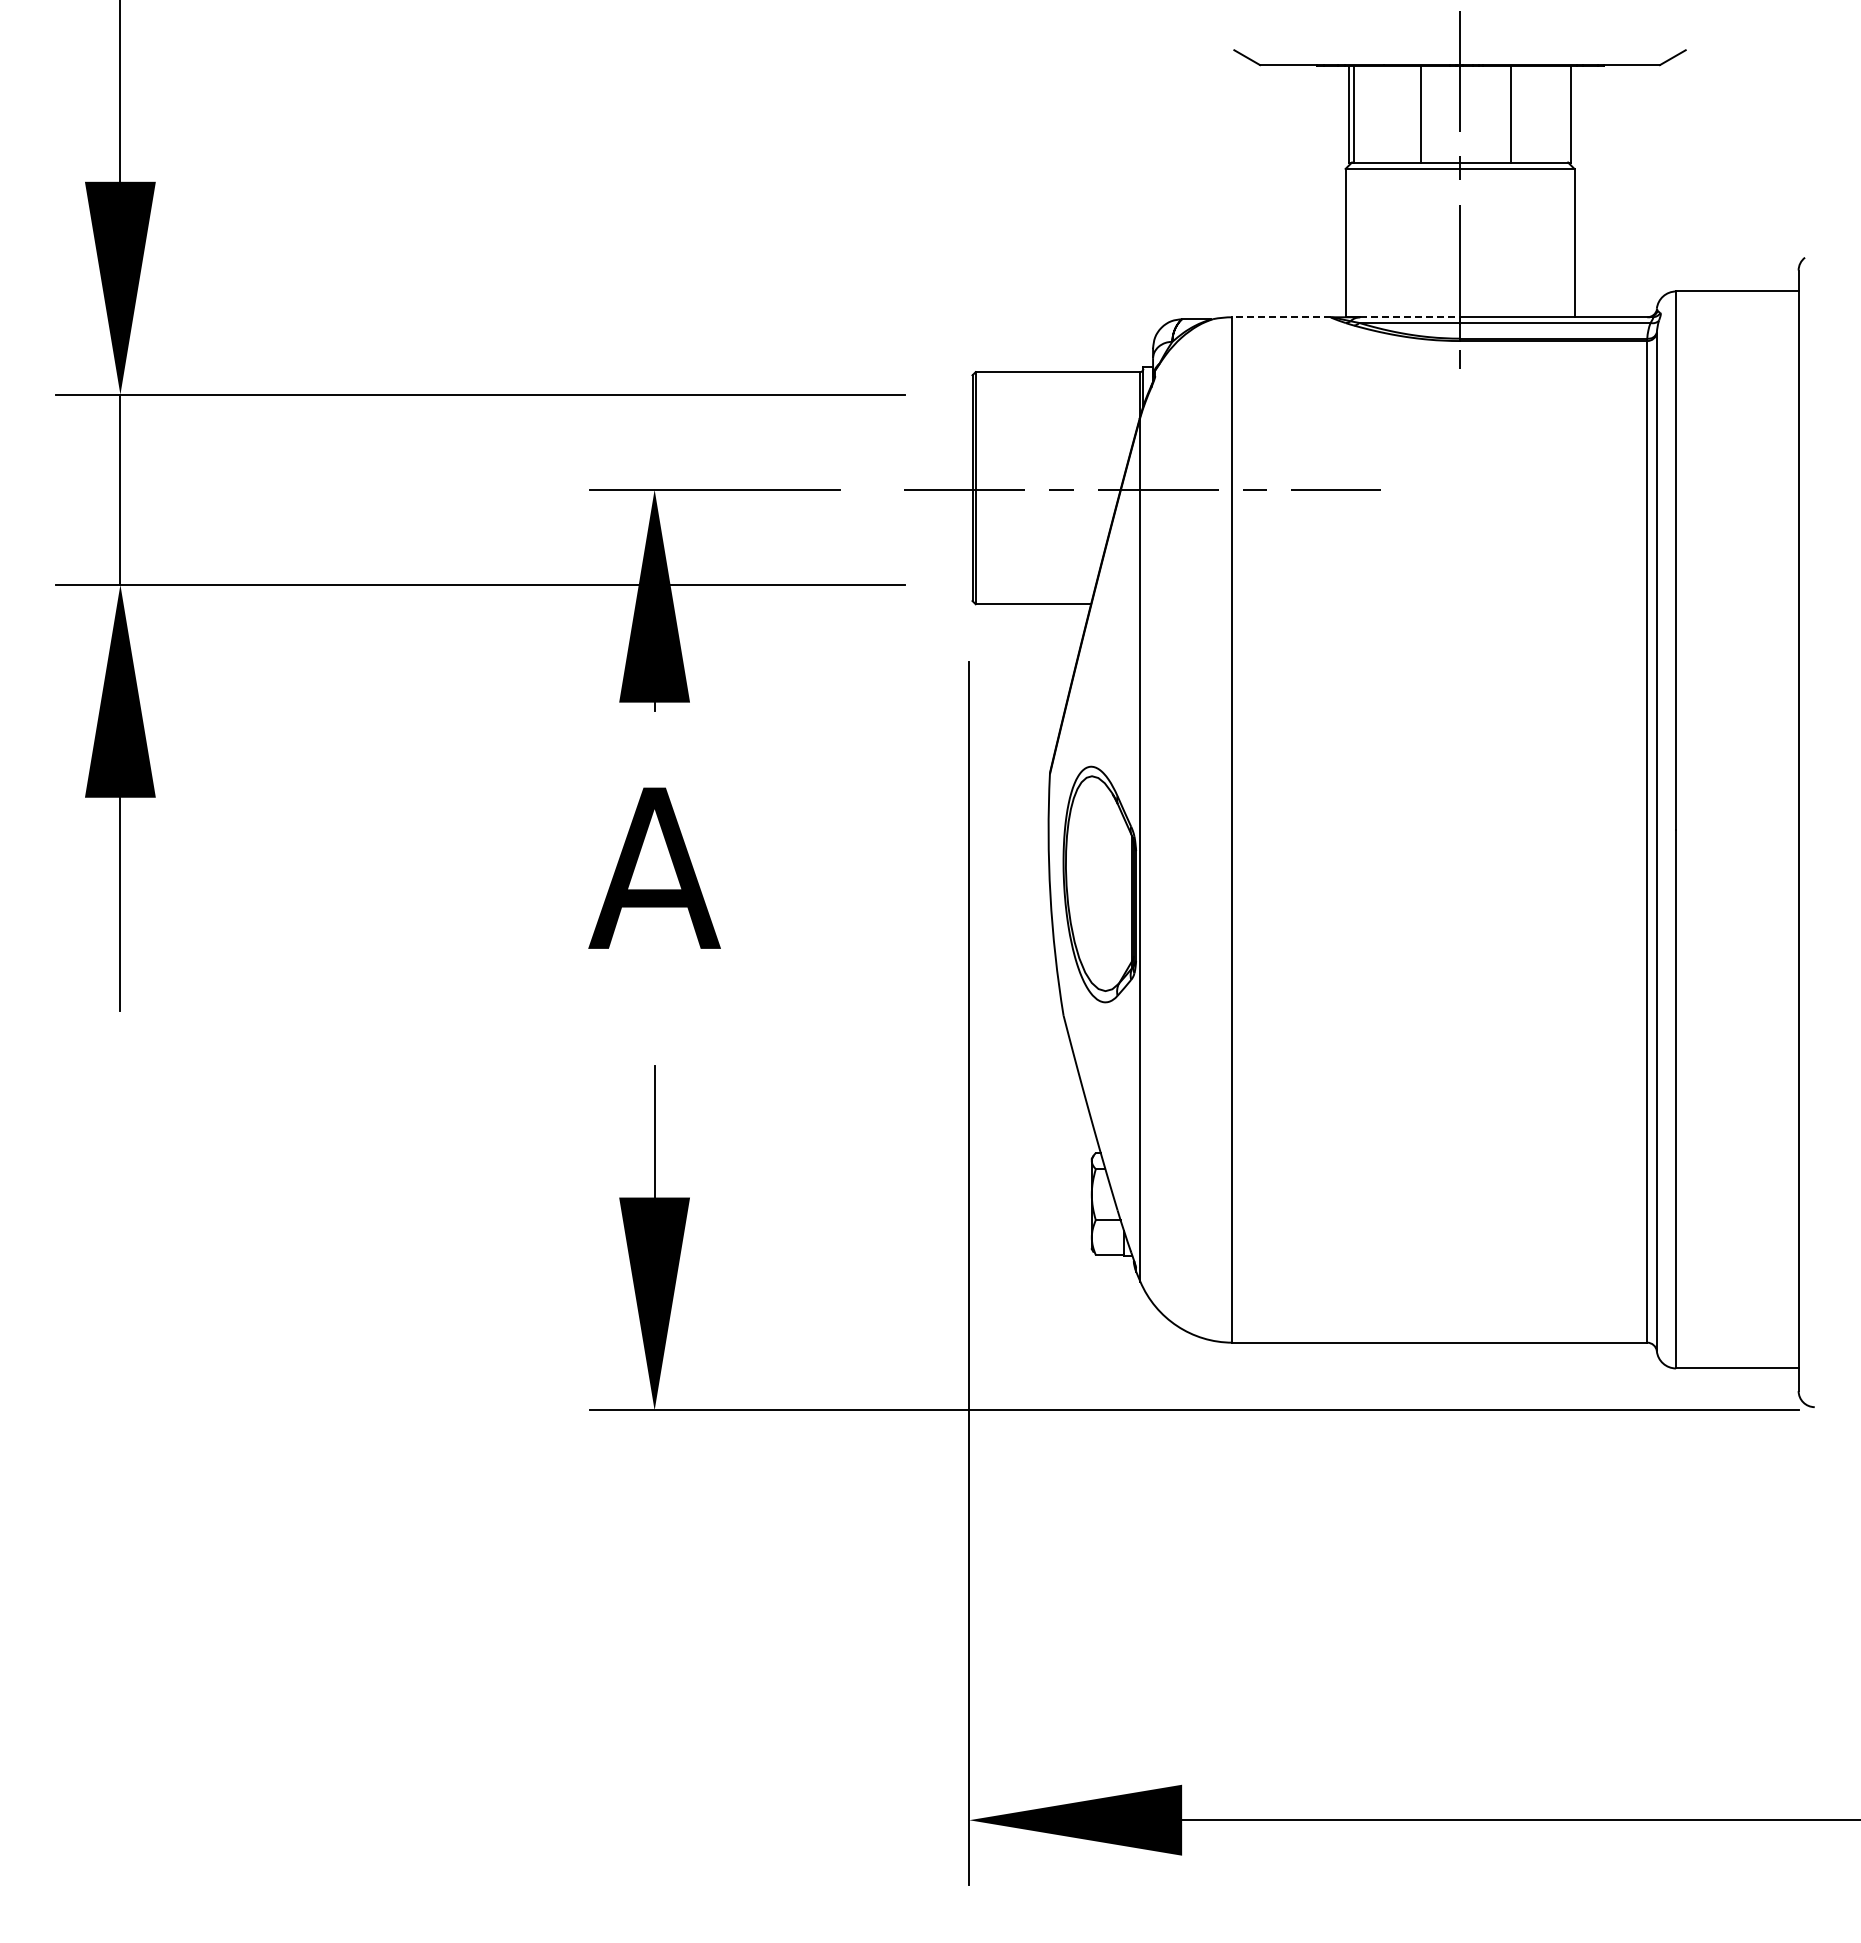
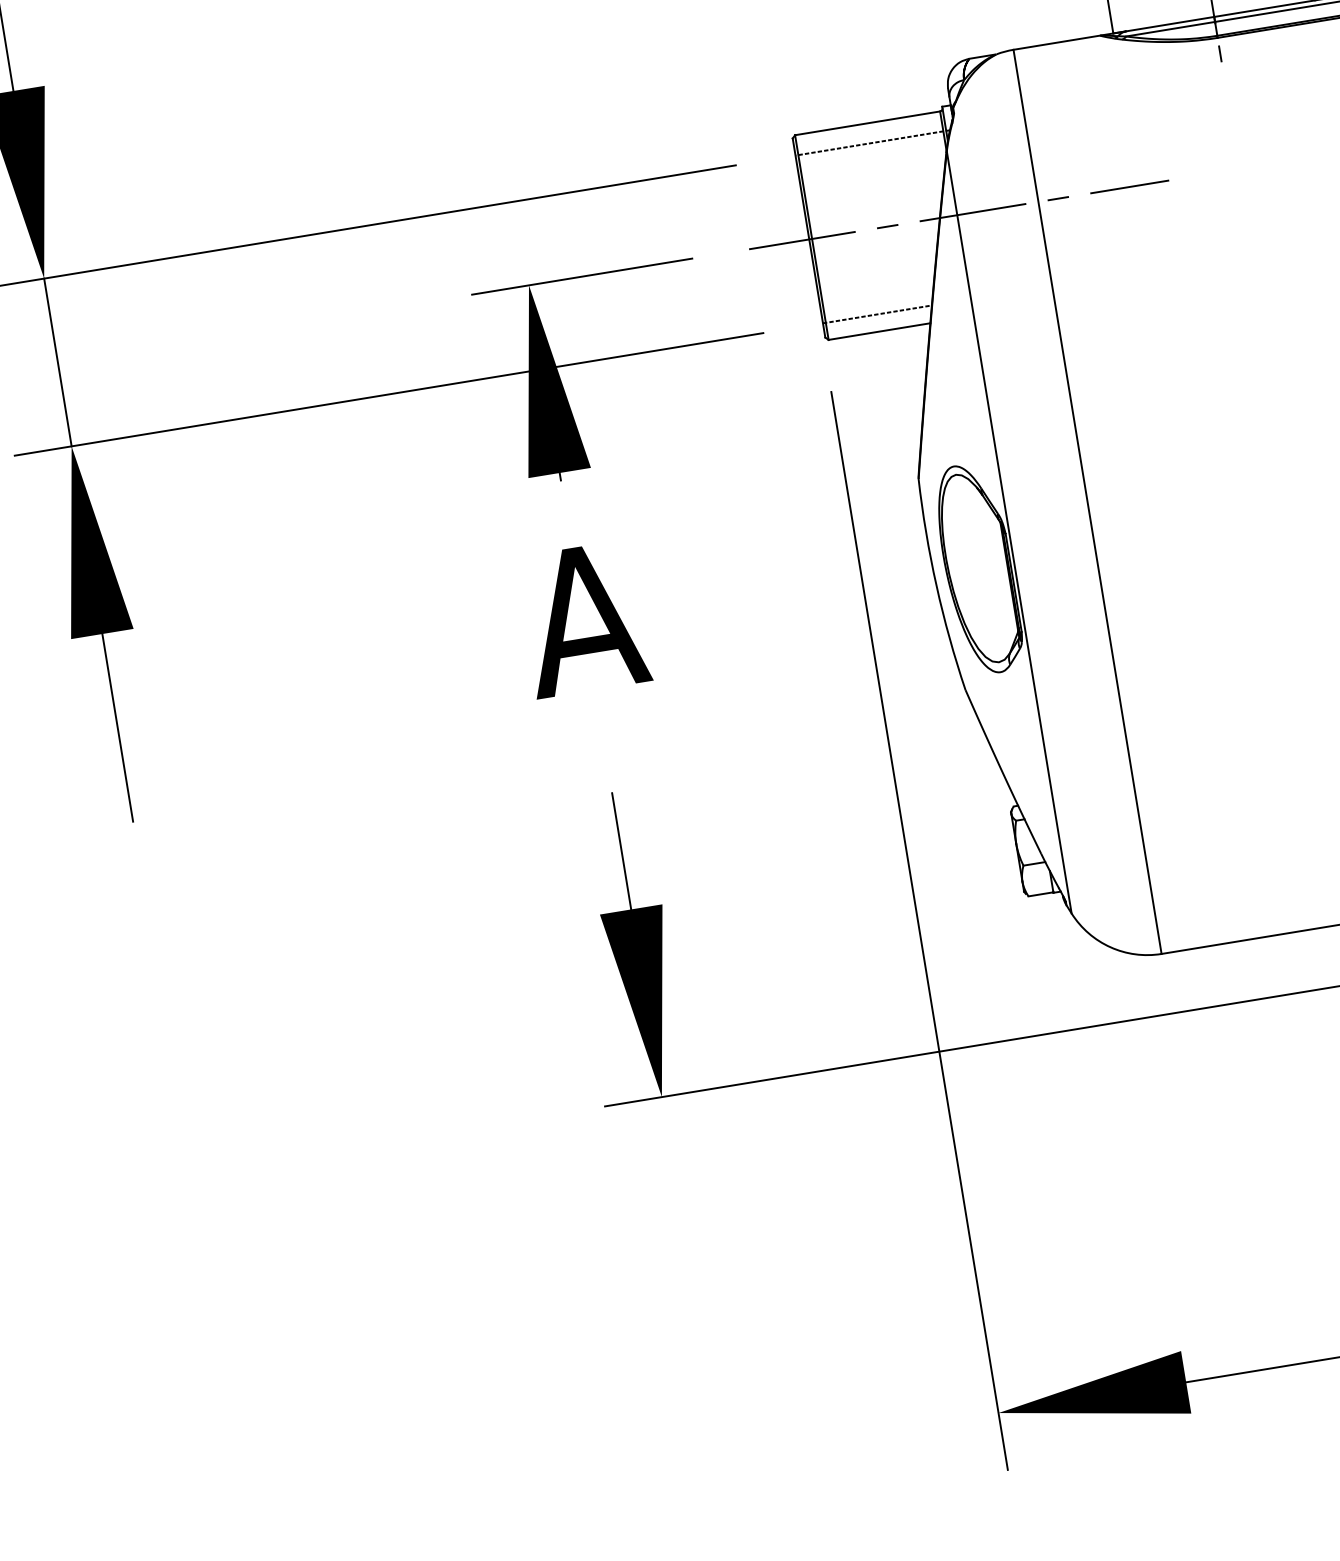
line: (1281, 317) -> (1056, 42), dashed -> solid
line: (1410, 317) -> (1170, 24), dashed -> solid
line: (1059, 394) -> (872, 142), added
line: (1033, 584) -> (876, 314), added

